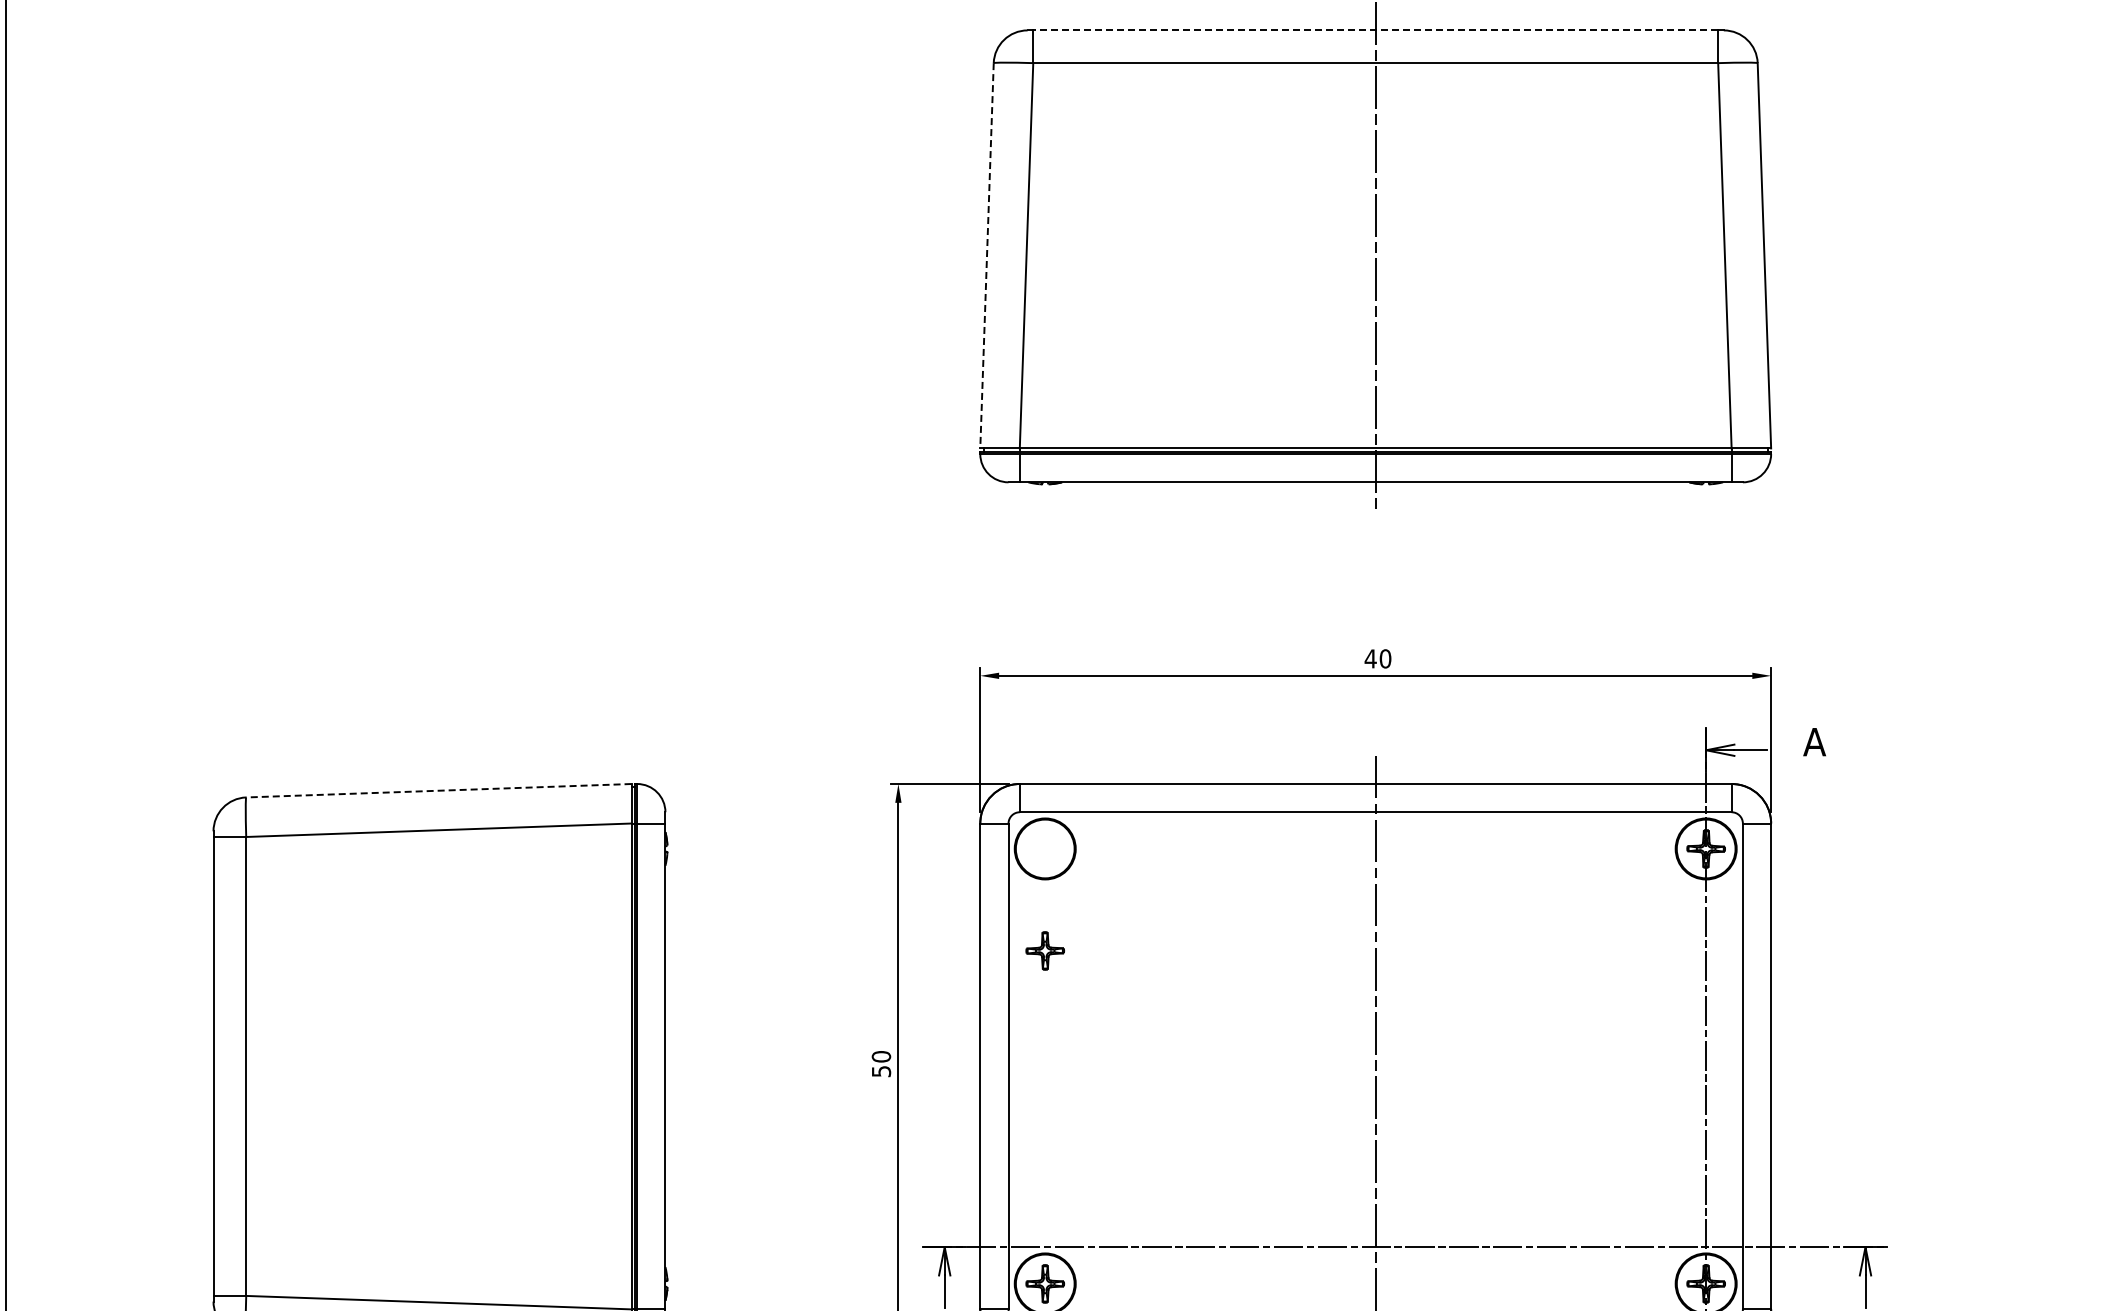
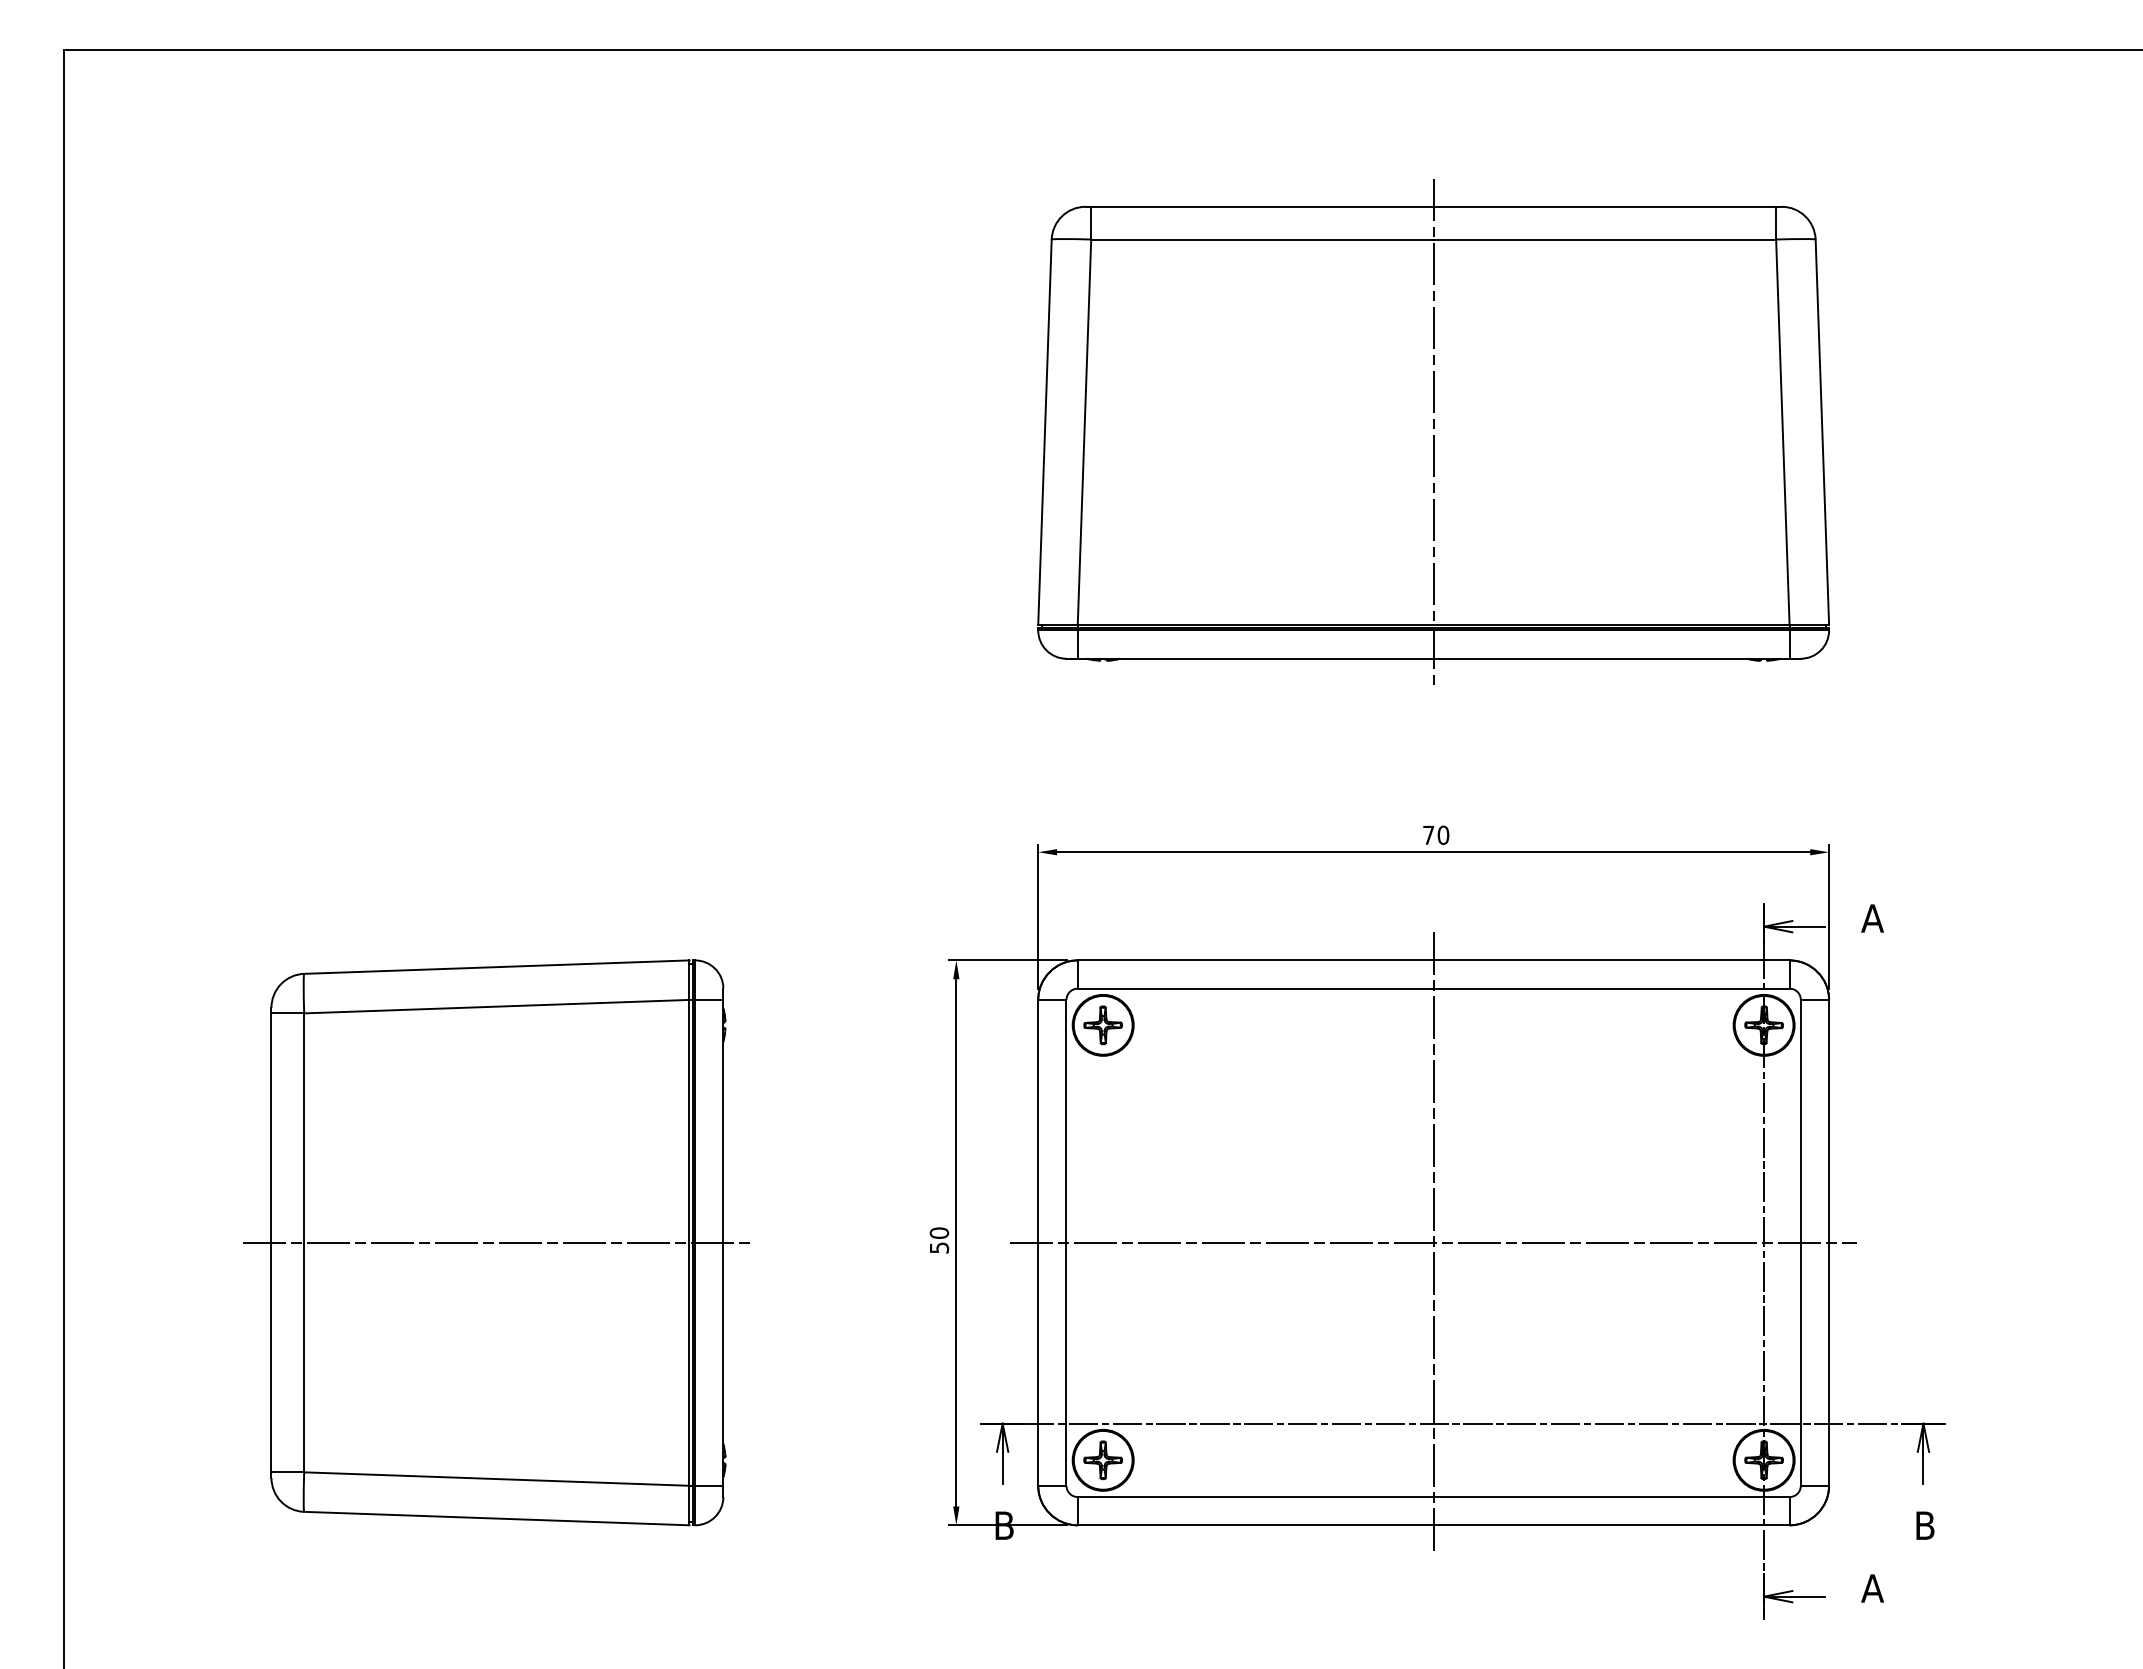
line: (1375, 30) -> (1433, 206), dashed -> solid
line: (986, 256) -> (1044, 432), dashed -> solid
text: (1370, 658) -> (1428, 834), 40 -> 70
line: (438, 791) -> (496, 967), dashed -> solid
part: (1044, 951) -> (1102, 1025), moved
line: (439, 1066) -> (497, 1242), added
line: (1375, 1066) -> (1433, 1242), added

